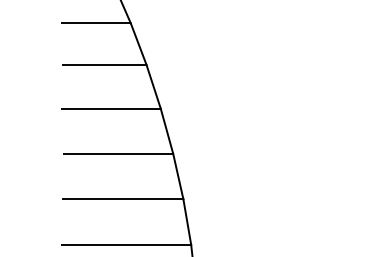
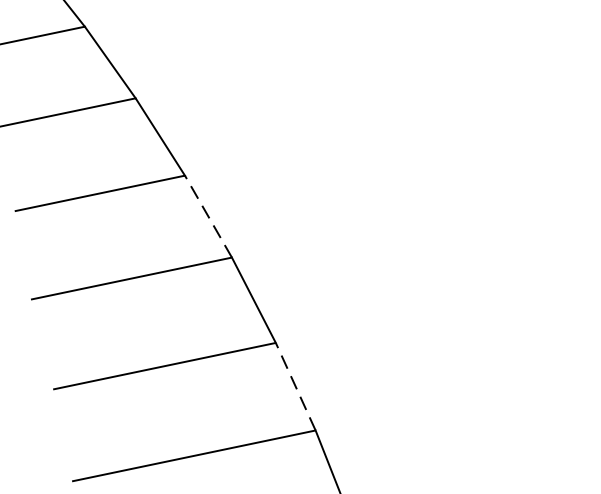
line: (153, 86) -> (207, 216), solid -> dashed
line: (178, 175) -> (295, 384), solid -> dashed

